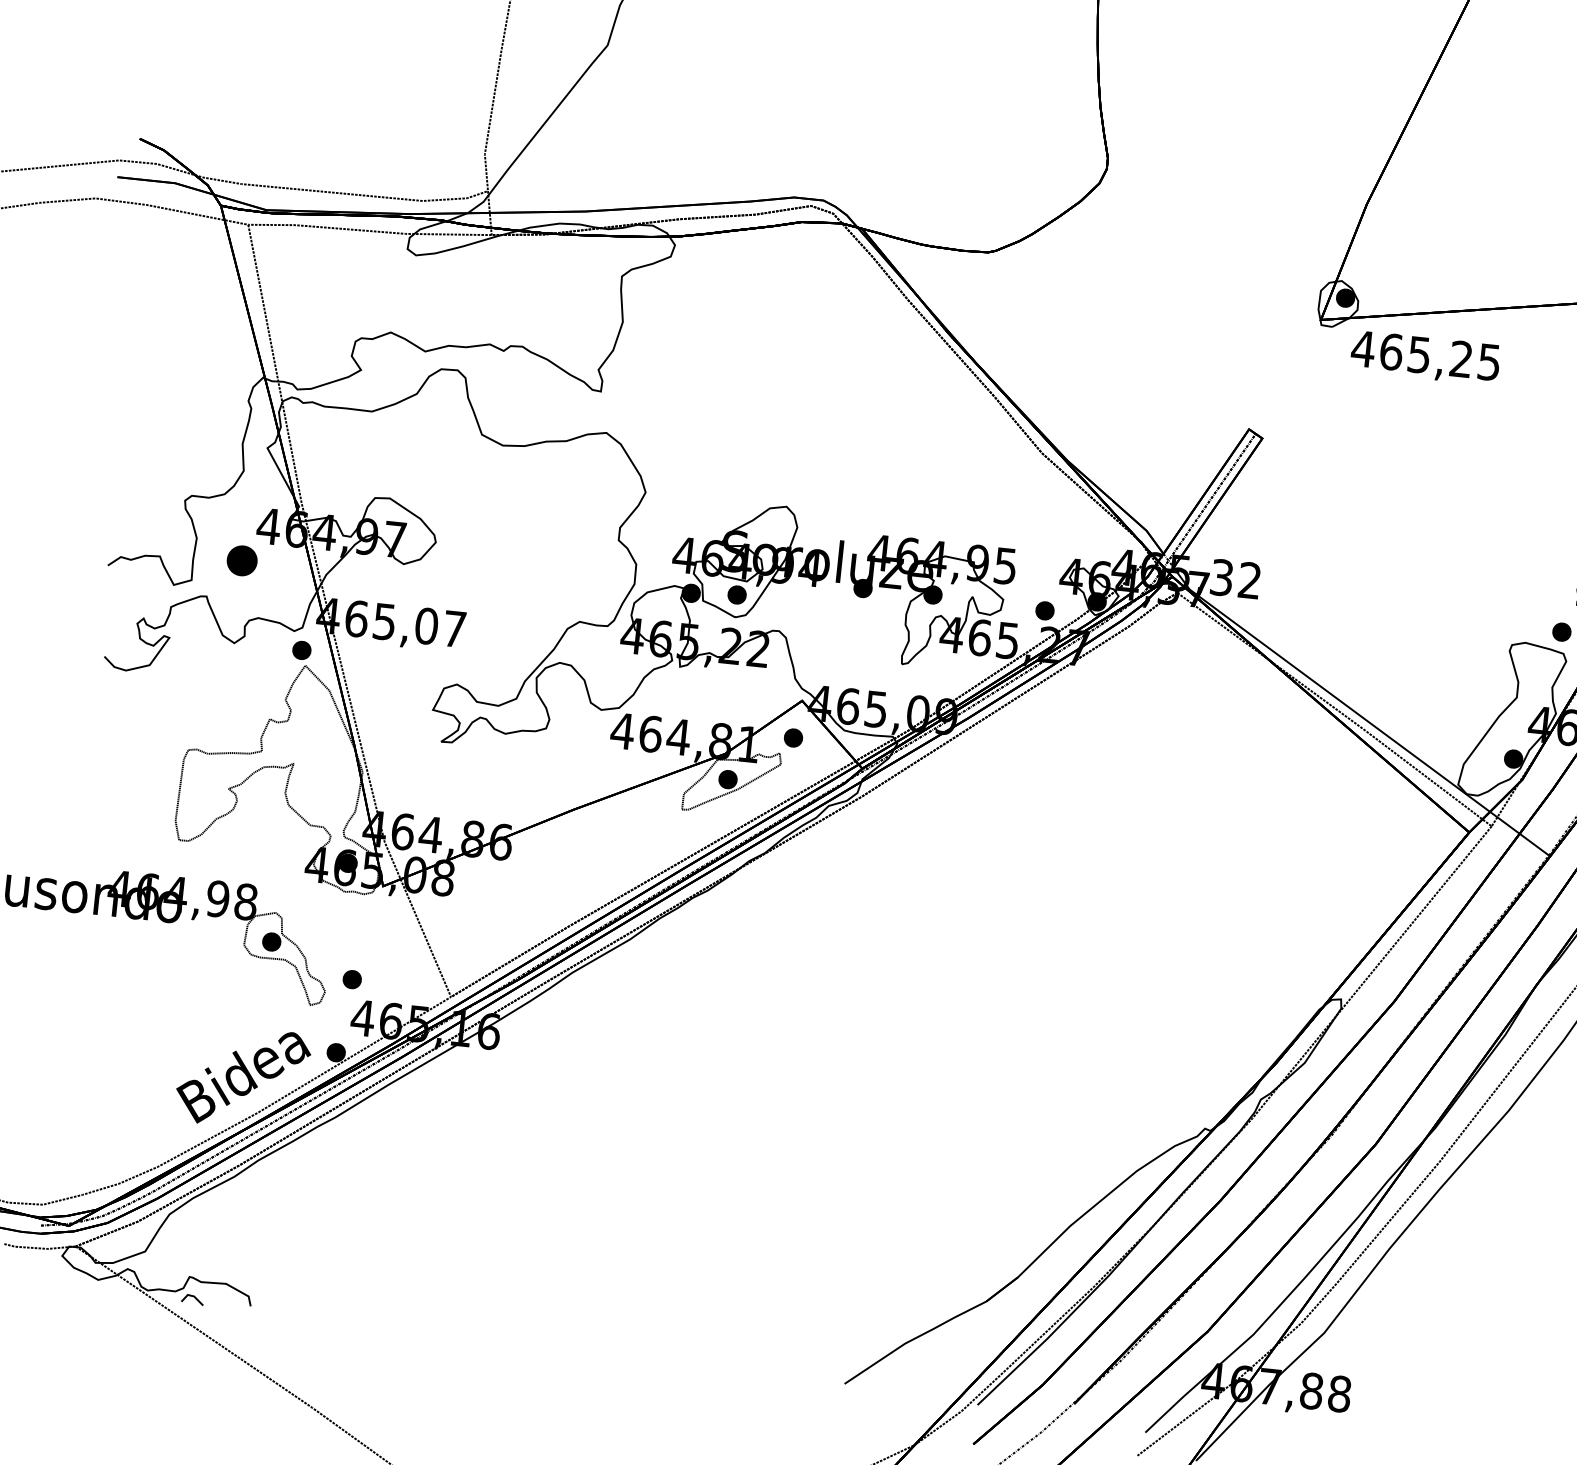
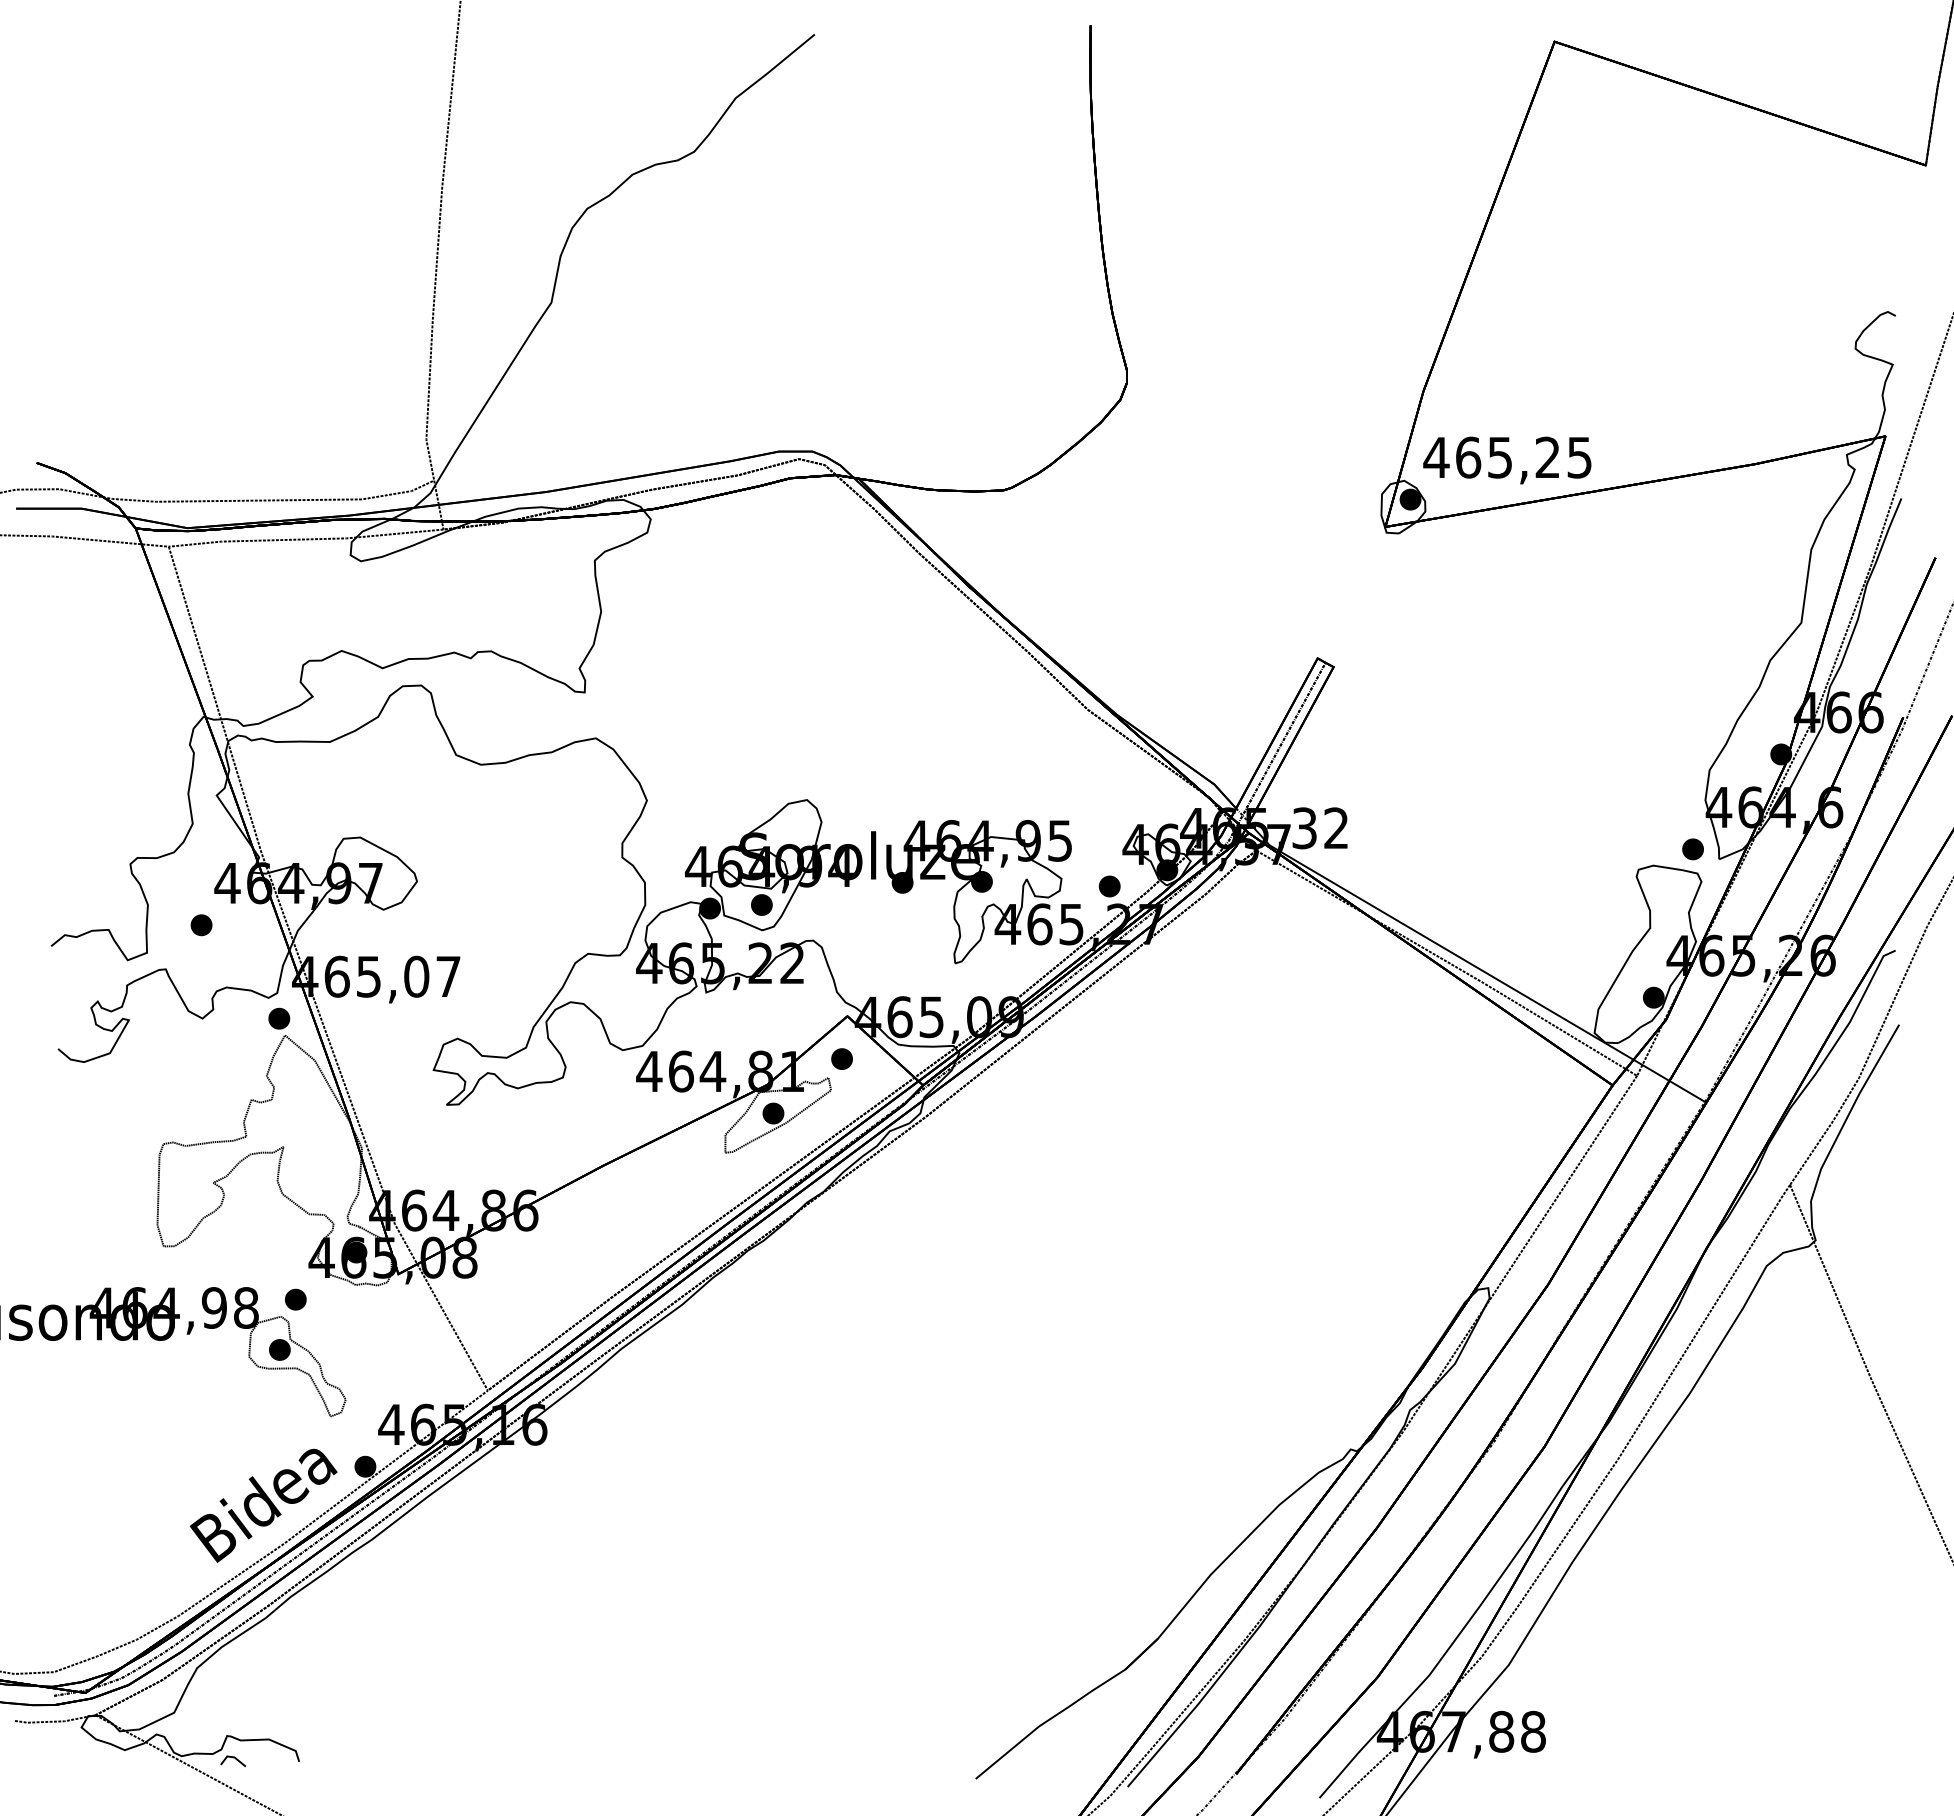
text: (1425, 358) -> (1507, 460), moved
part: (242, 561) -> (201, 925), size x0.62
part: (352, 979) -> (295, 1299), moved

